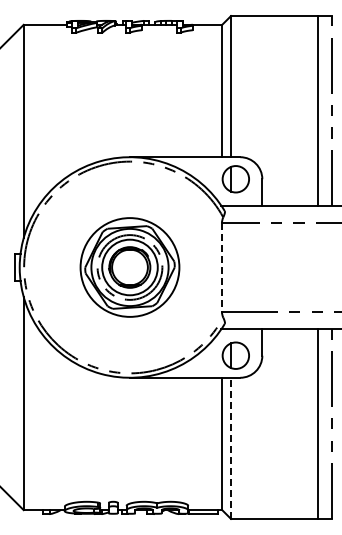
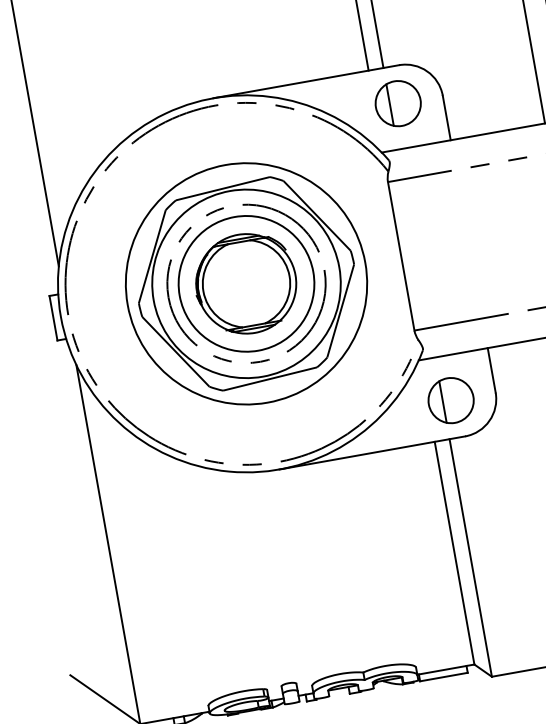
part: (129, 267) -> (245, 284), size x1.43
line: (221, 267) -> (400, 256), dashed -> solid
line: (231, 448) -> (471, 558), dashed -> solid

